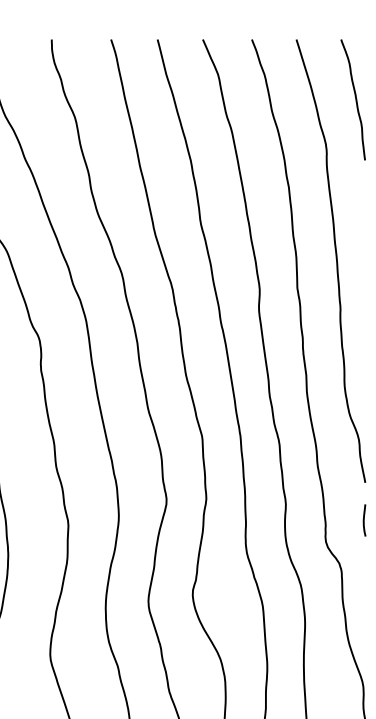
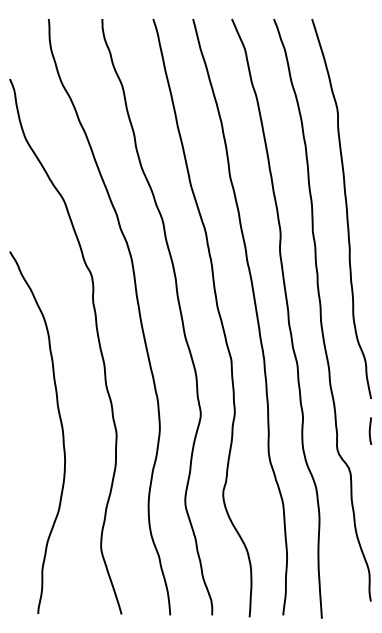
curve: (355, 99) -> (362, 70), removed

